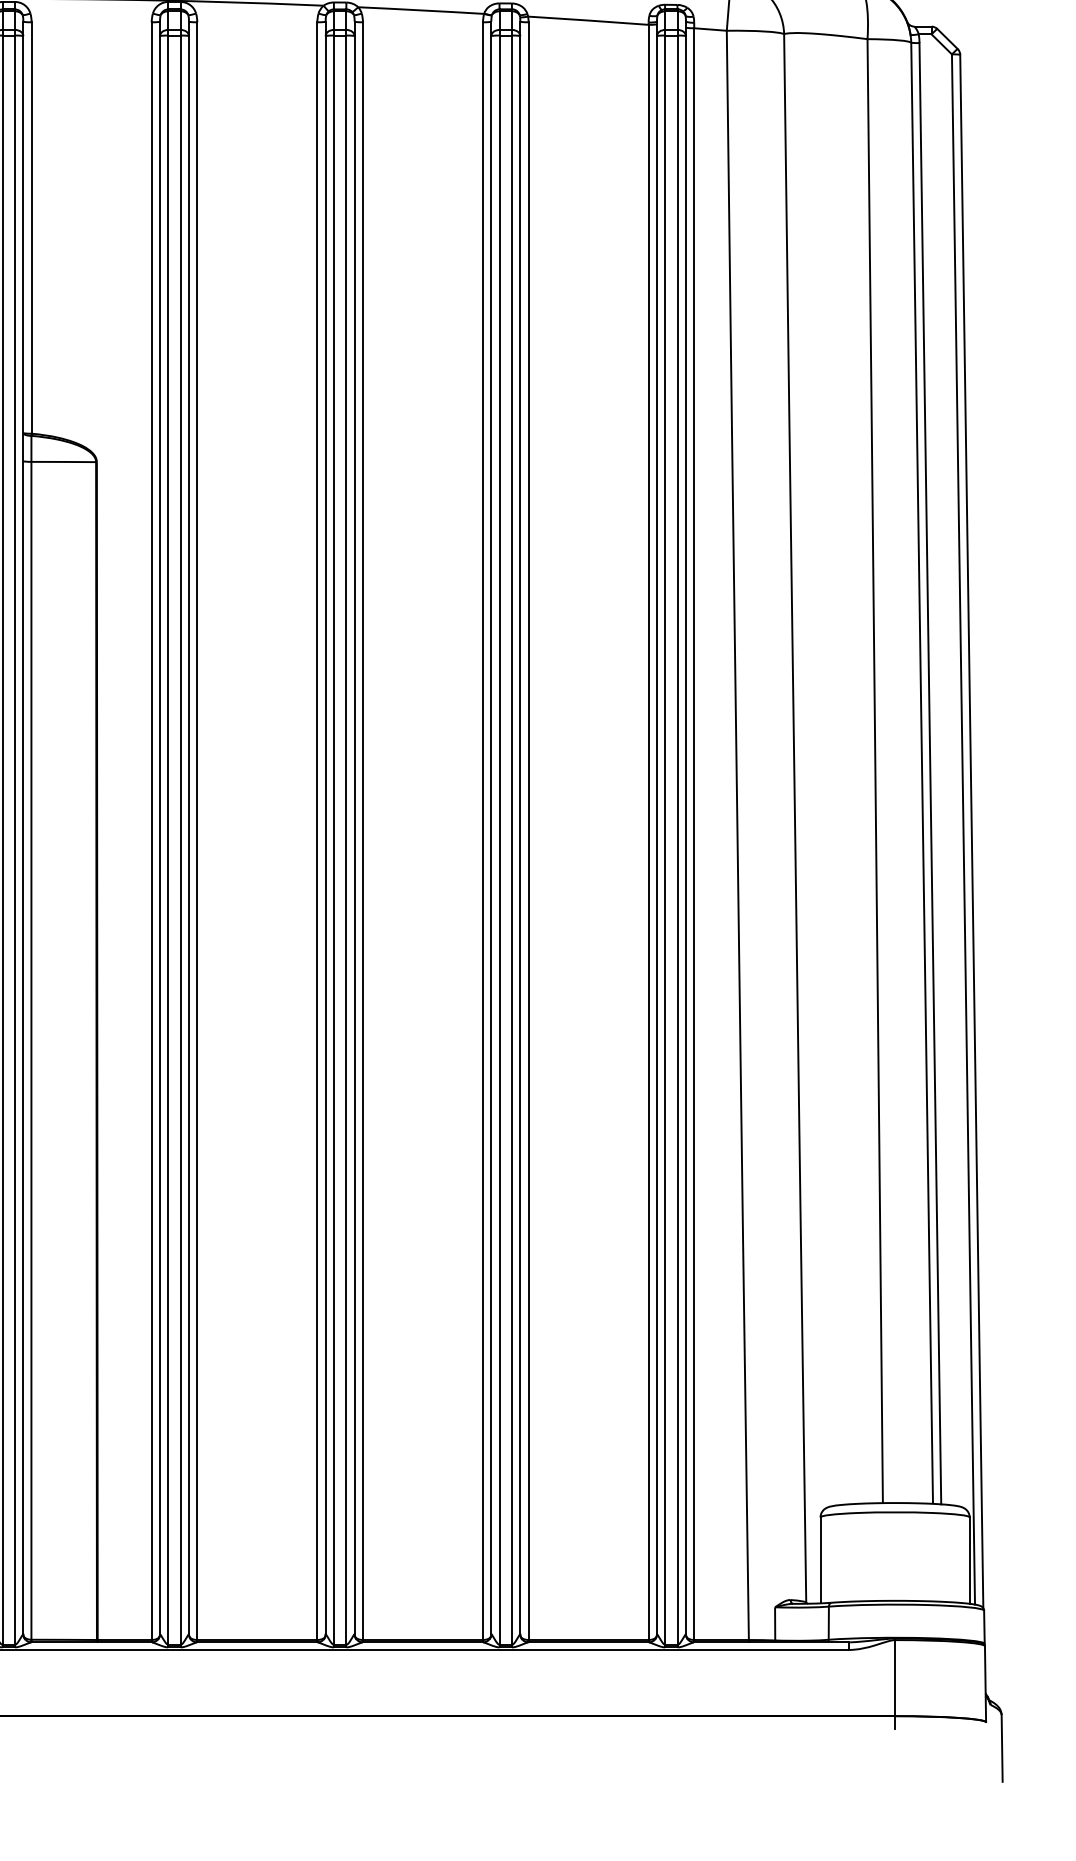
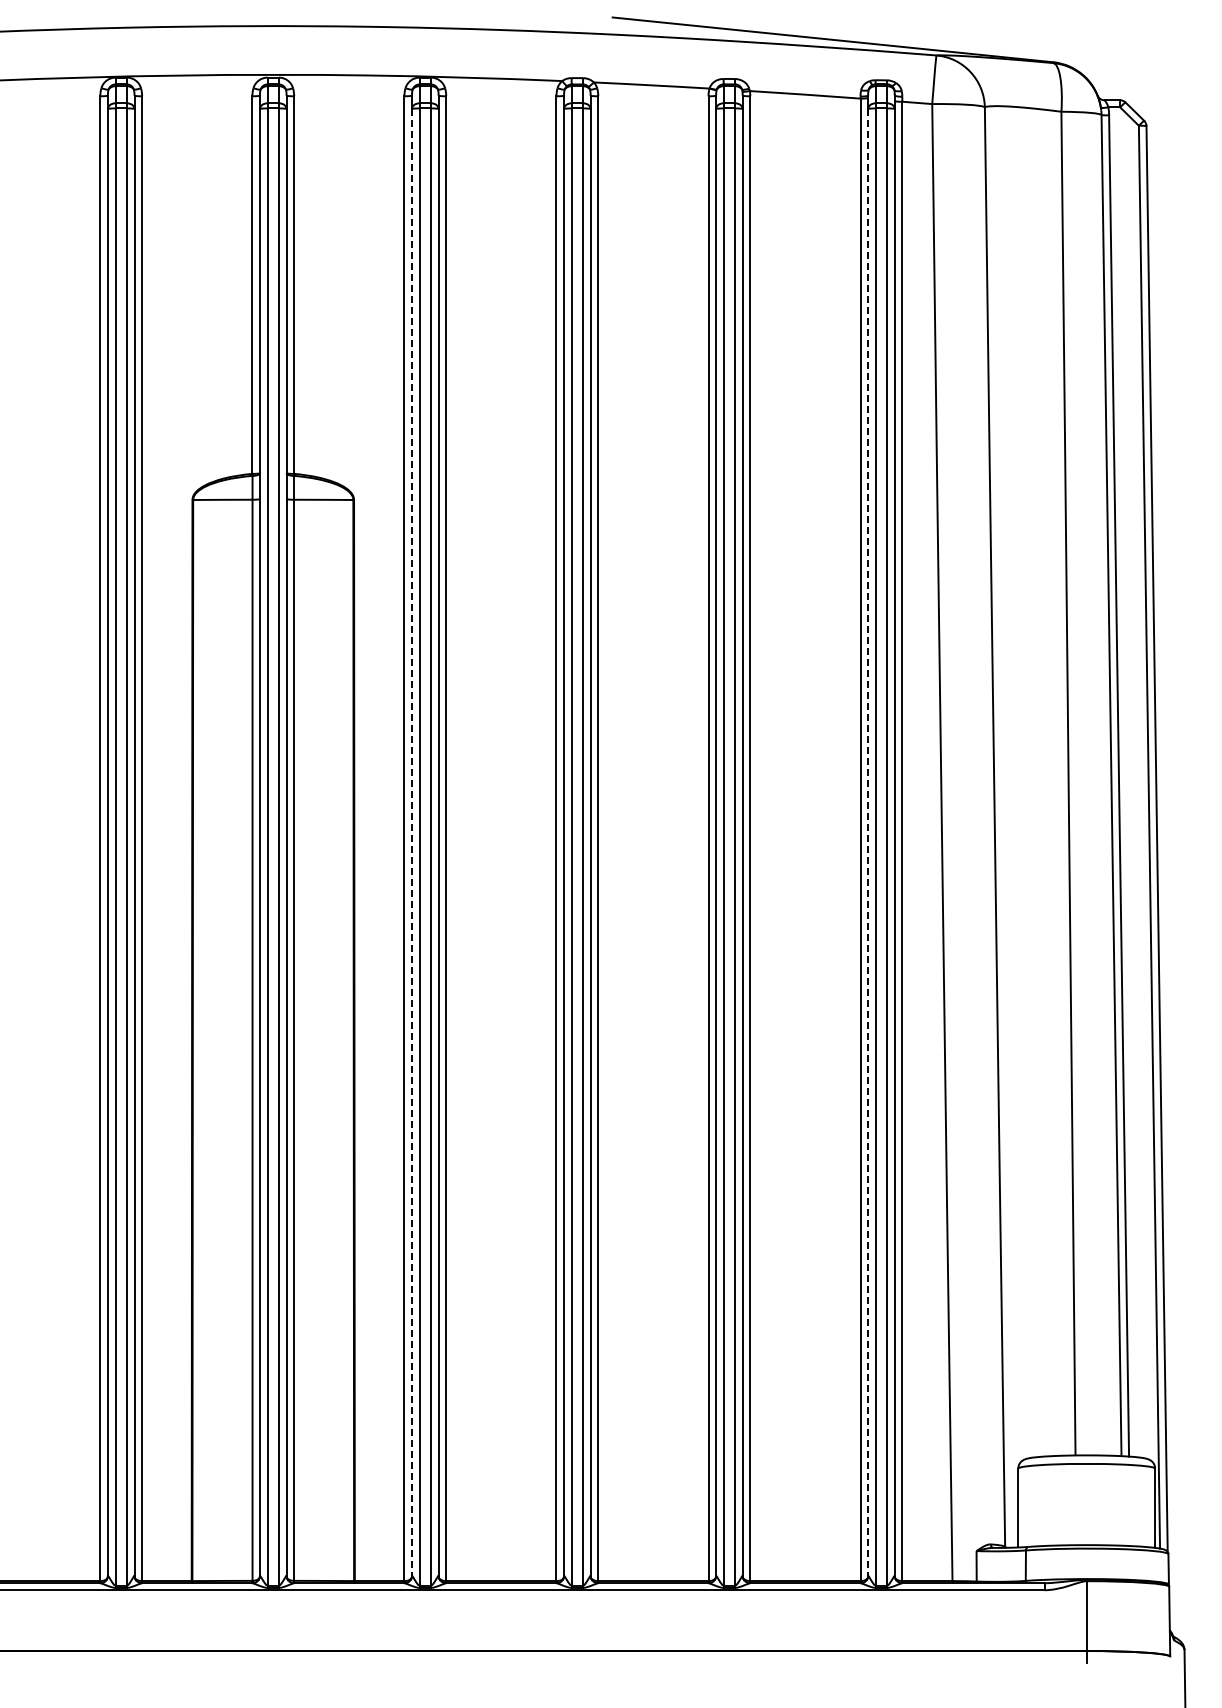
line: (160, 835) -> (412, 842), solid -> dashed
line: (657, 835) -> (868, 842), solid -> dashed

